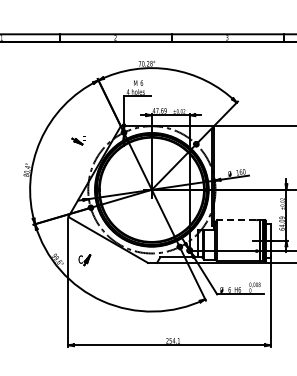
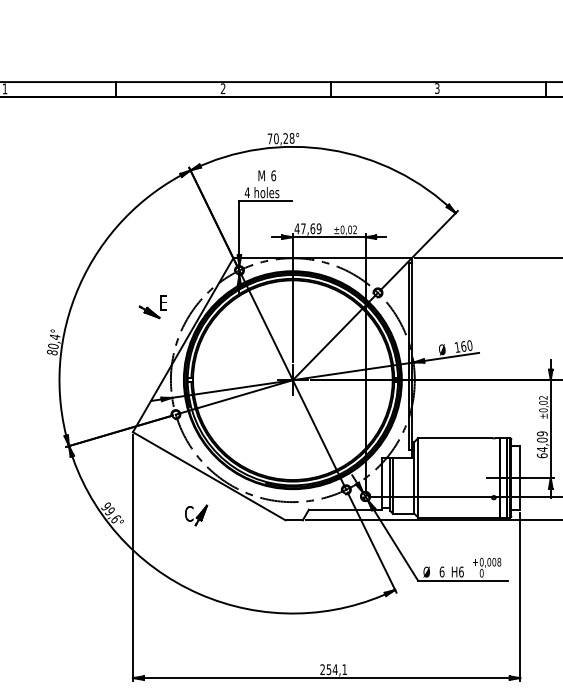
part: (78, 140) -> (152, 310), moved
line: (236, 220) -> (455, 438), dashed -> solid
part: (84, 260) -> (196, 515), moved

